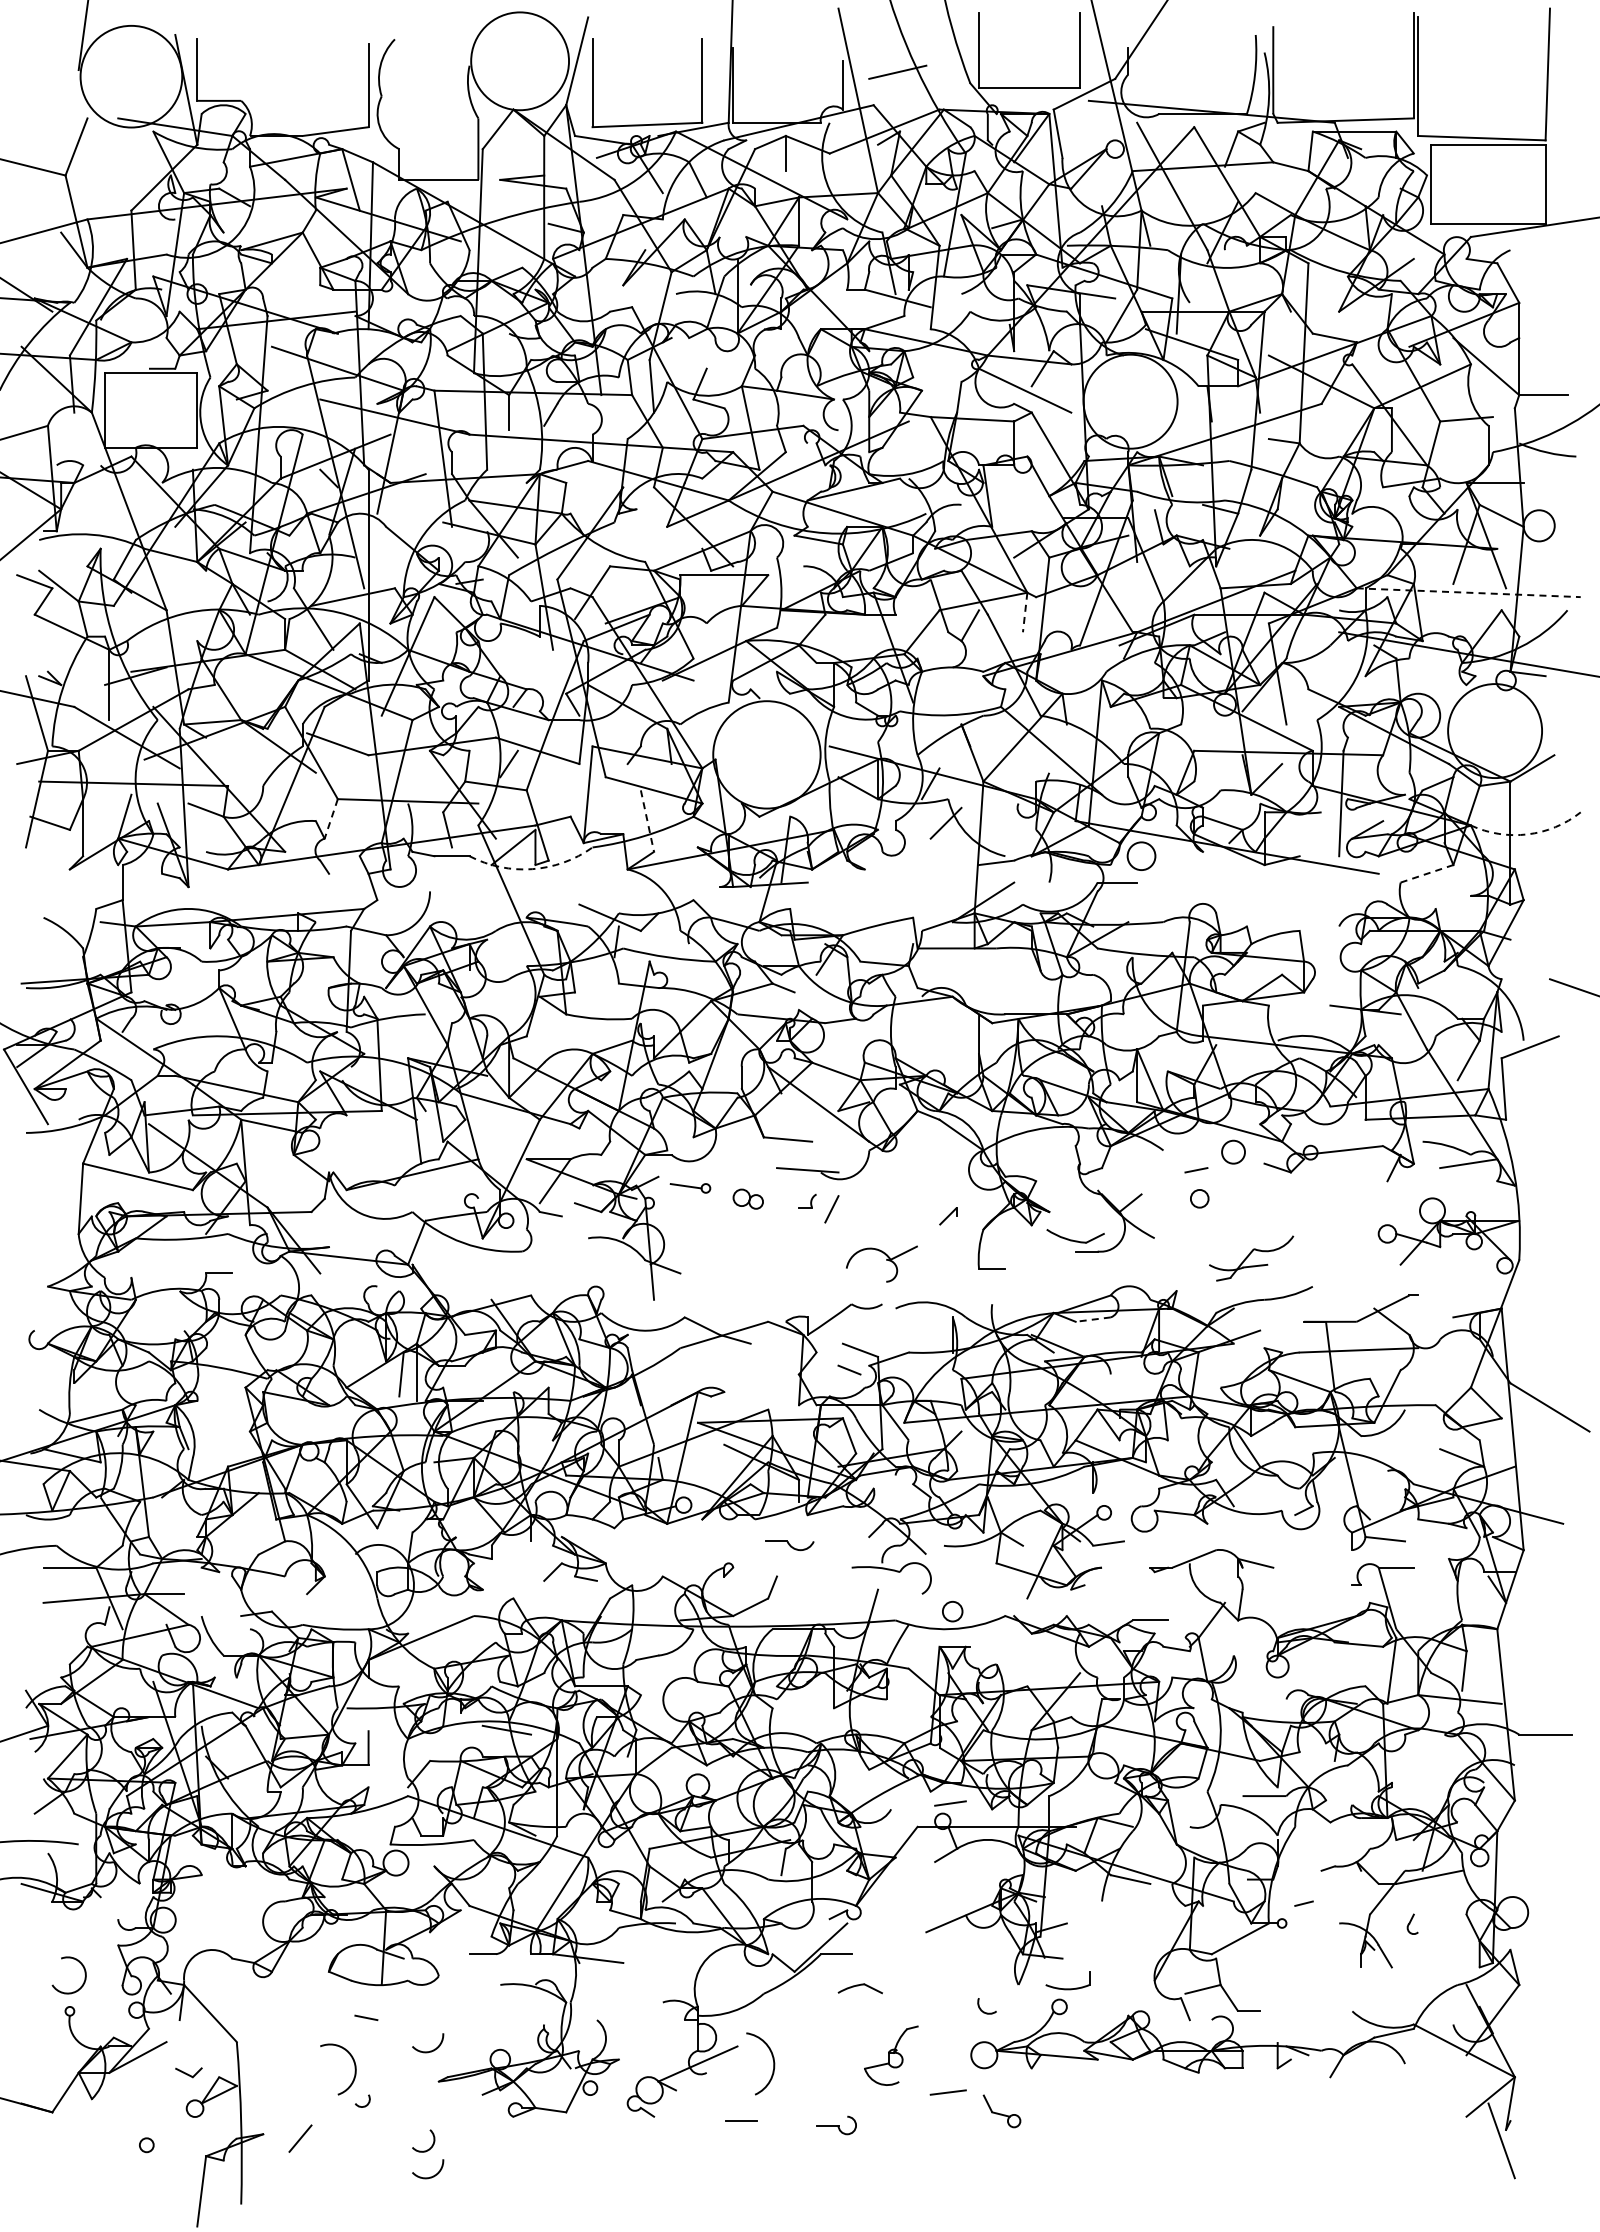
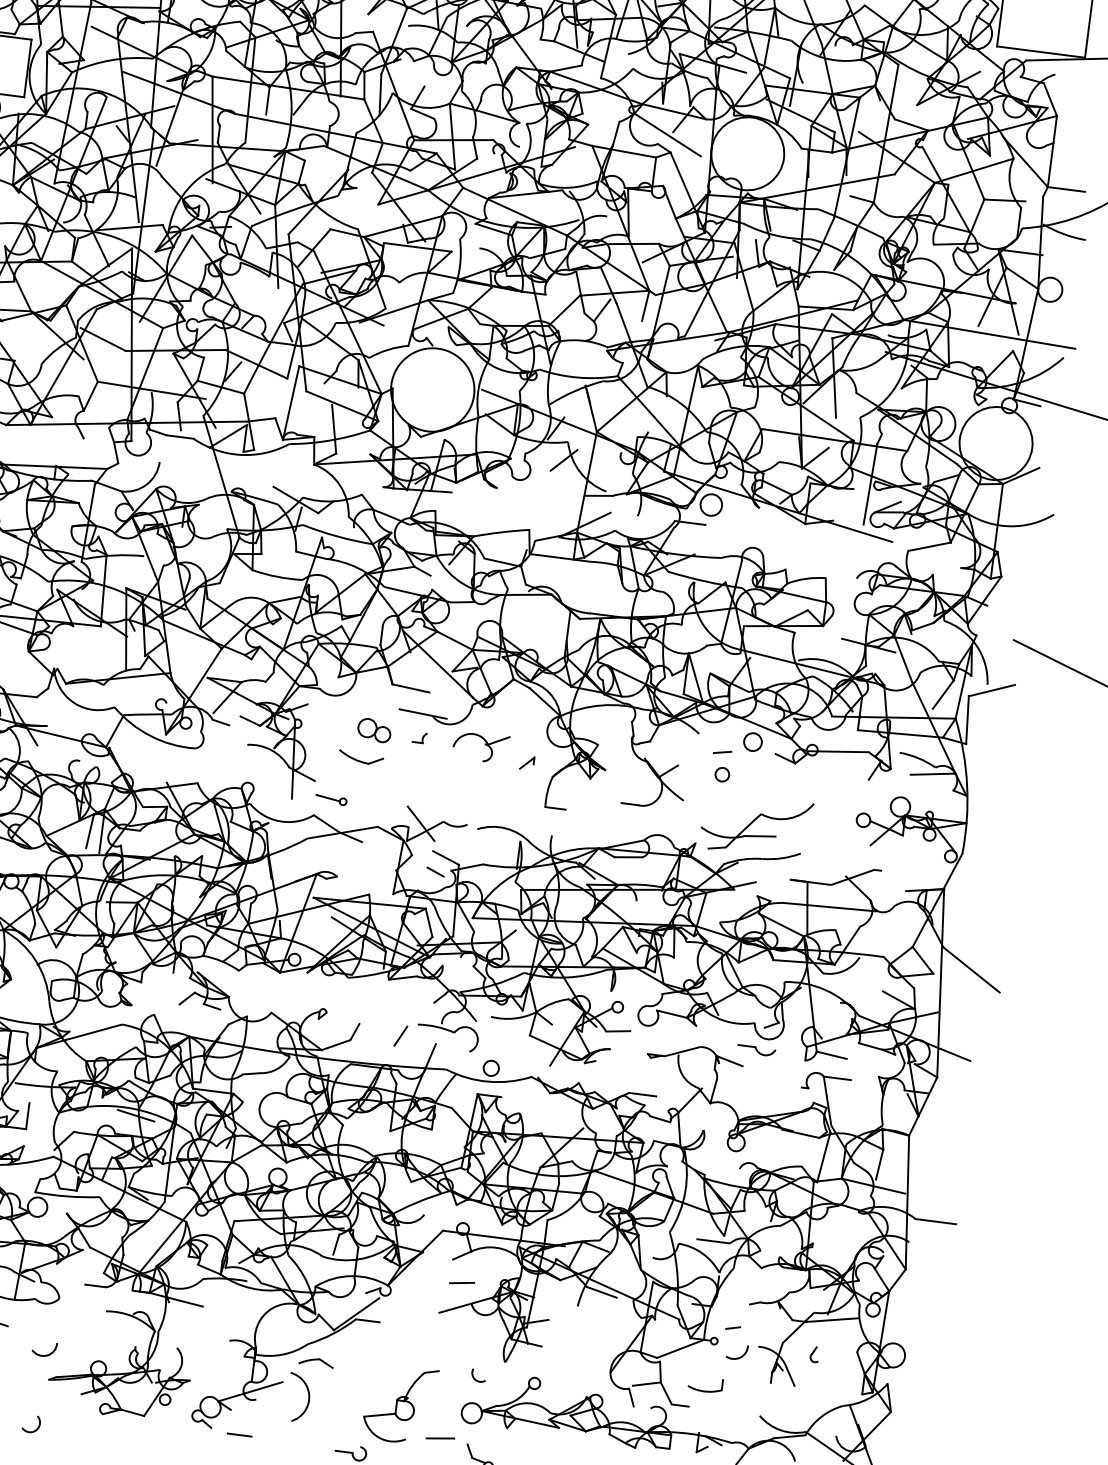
line: (1469, 592) -> (990, 334), dashed -> solid
line: (1025, 612) -> (645, 305), dashed -> solid
line: (331, 818) -> (91, 396), dashed -> solid
line: (647, 821) -> (334, 429), dashed -> solid
arc: (1527, 834) -> (1010, 526), dashed -> solid
arc: (532, 869) -> (240, 455), dashed -> solid
line: (1427, 873) -> (929, 546), dashed -> solid
part: (690, 1188) -> (331, 800), moved
part: (748, 1198) -> (374, 729), size x1.43
line: (831, 1209) -> (400, 1036), moved
part: (1075, 1236) -> (360, 757), moved
part: (1251, 1258) -> (756, 825), size x1.67
part: (881, 1263) -> (480, 746), moved
line: (822, 1310) -> (420, 823), added
line: (1093, 1319) -> (628, 857), dashed -> solid
part: (789, 1545) -> (756, 1050), moved
line: (950, 1803) -> (462, 1283), moved
arc: (1315, 1940) -> (738, 1357), added
part: (859, 1988) -> (315, 1362), moved
part: (1067, 1988) -> (704, 1390), moved
part: (891, 2055) -> (400, 1404), size x1.67
line: (741, 2120) -> (239, 1434), moved
arc: (430, 2176) -> (33, 1452), removed

